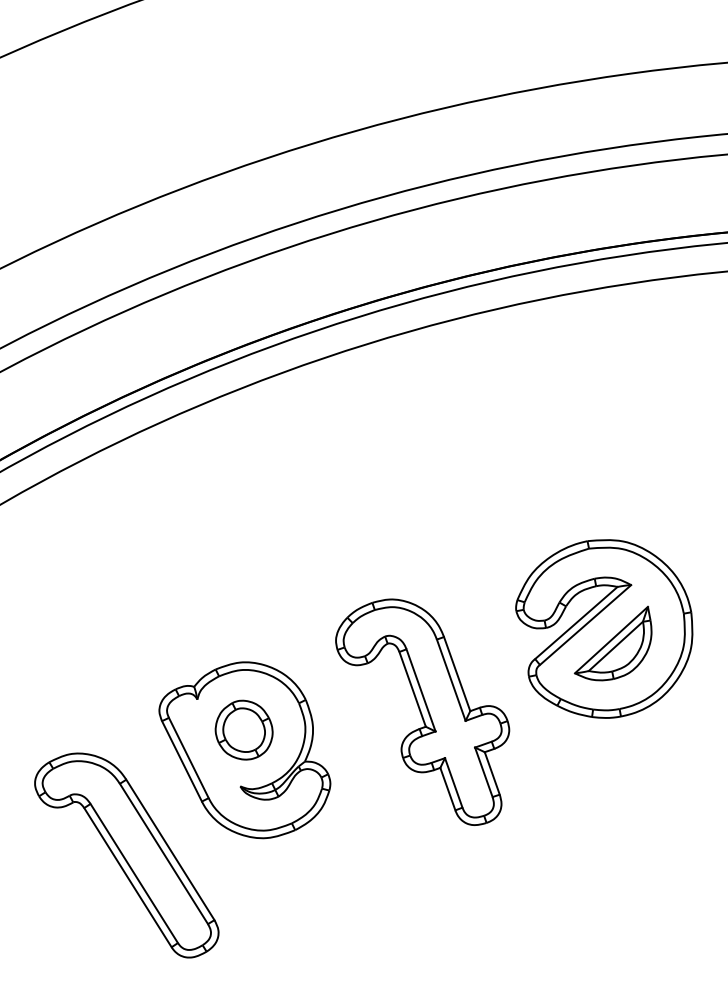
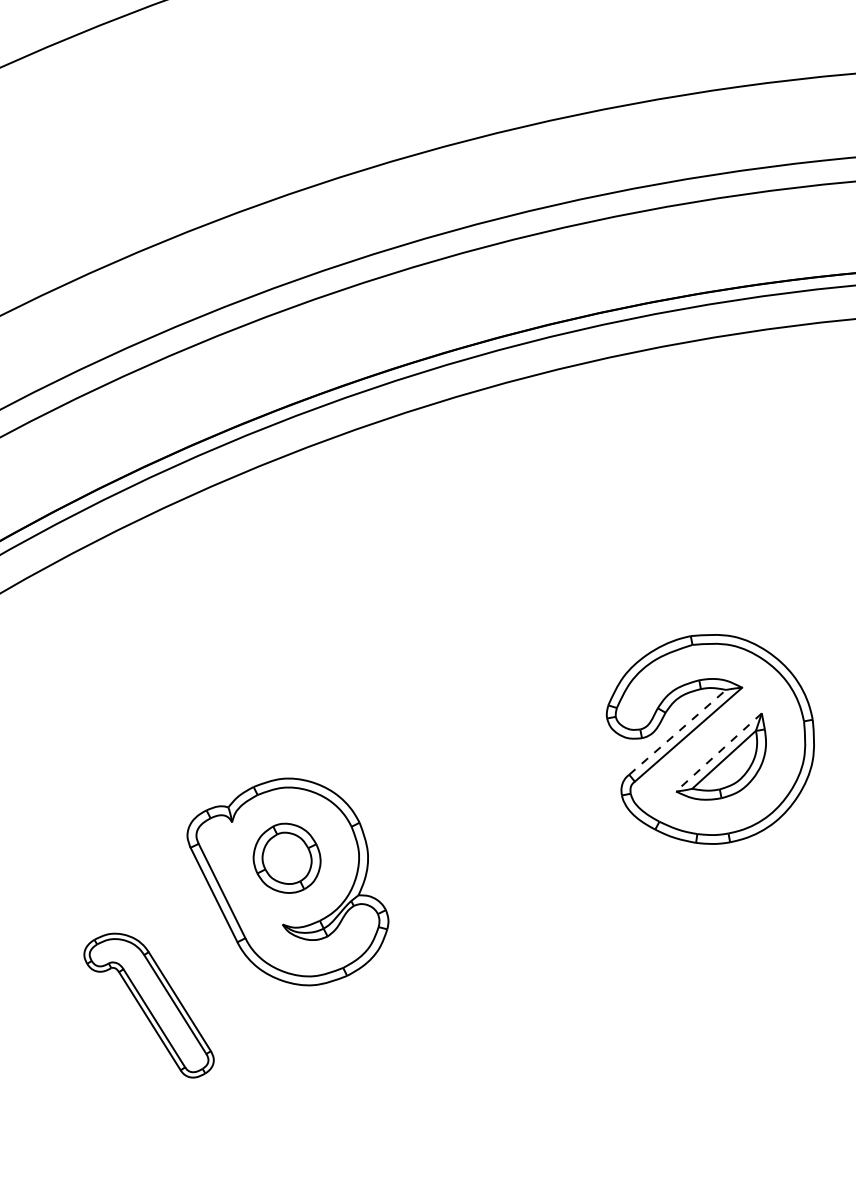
line: (577, 623) -> (678, 732), solid -> dashed
line: (611, 640) -> (718, 752), solid -> dashed
part: (422, 711) -> (496, 836), removed
part: (126, 855) -> (148, 1005), size x0.6

